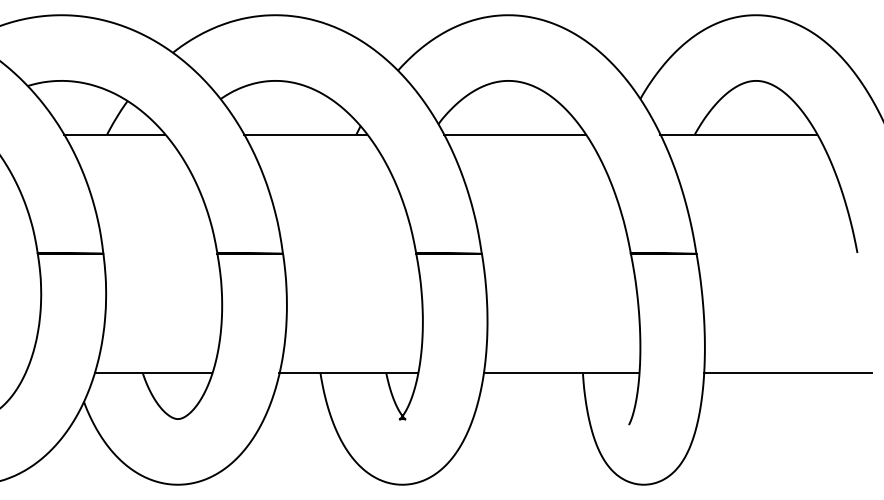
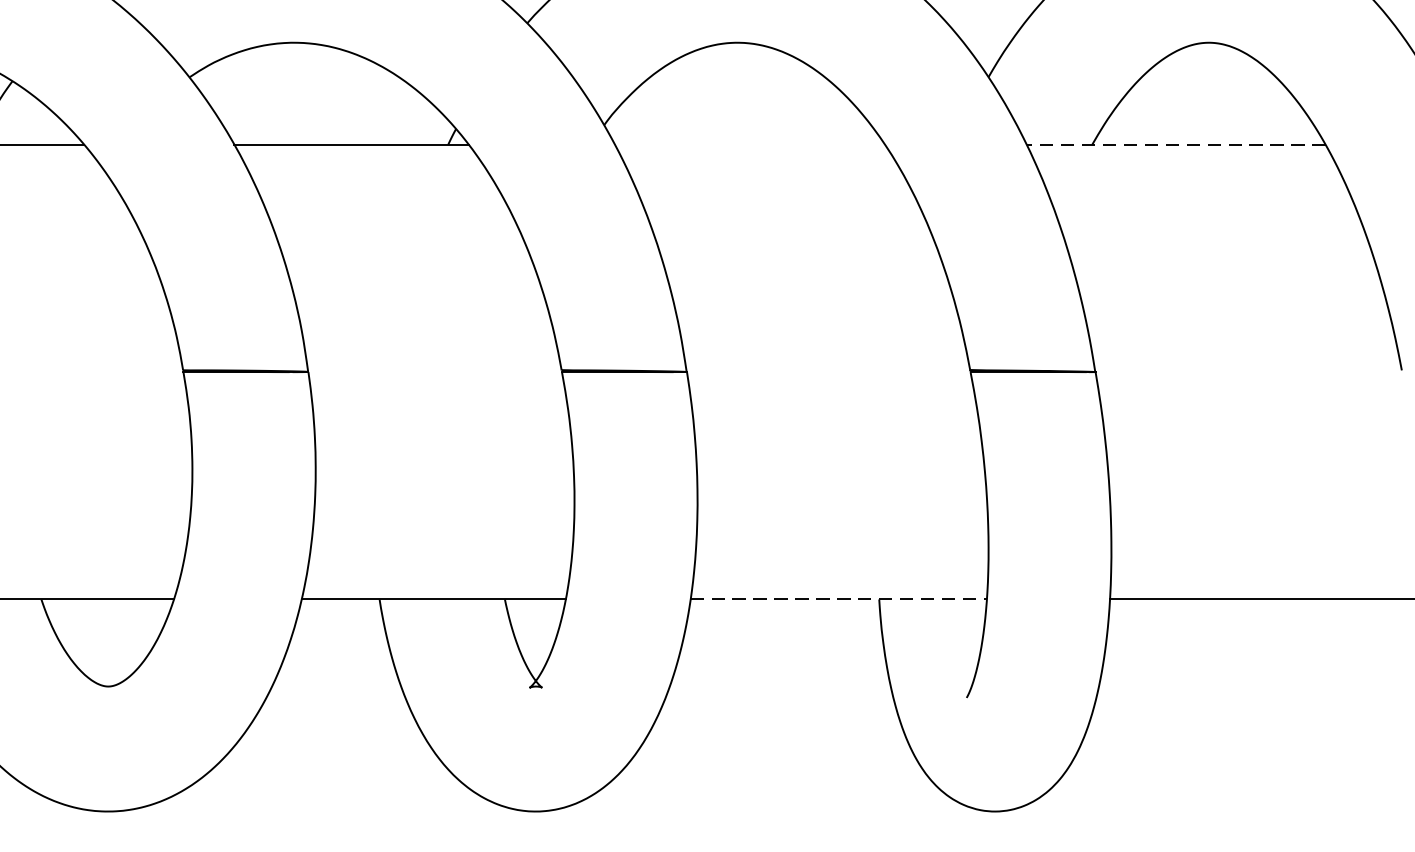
line: (514, 134) -> (748, 144), removed
line: (738, 134) -> (1175, 144), solid -> dashed
line: (561, 373) -> (838, 599), solid -> dashed

